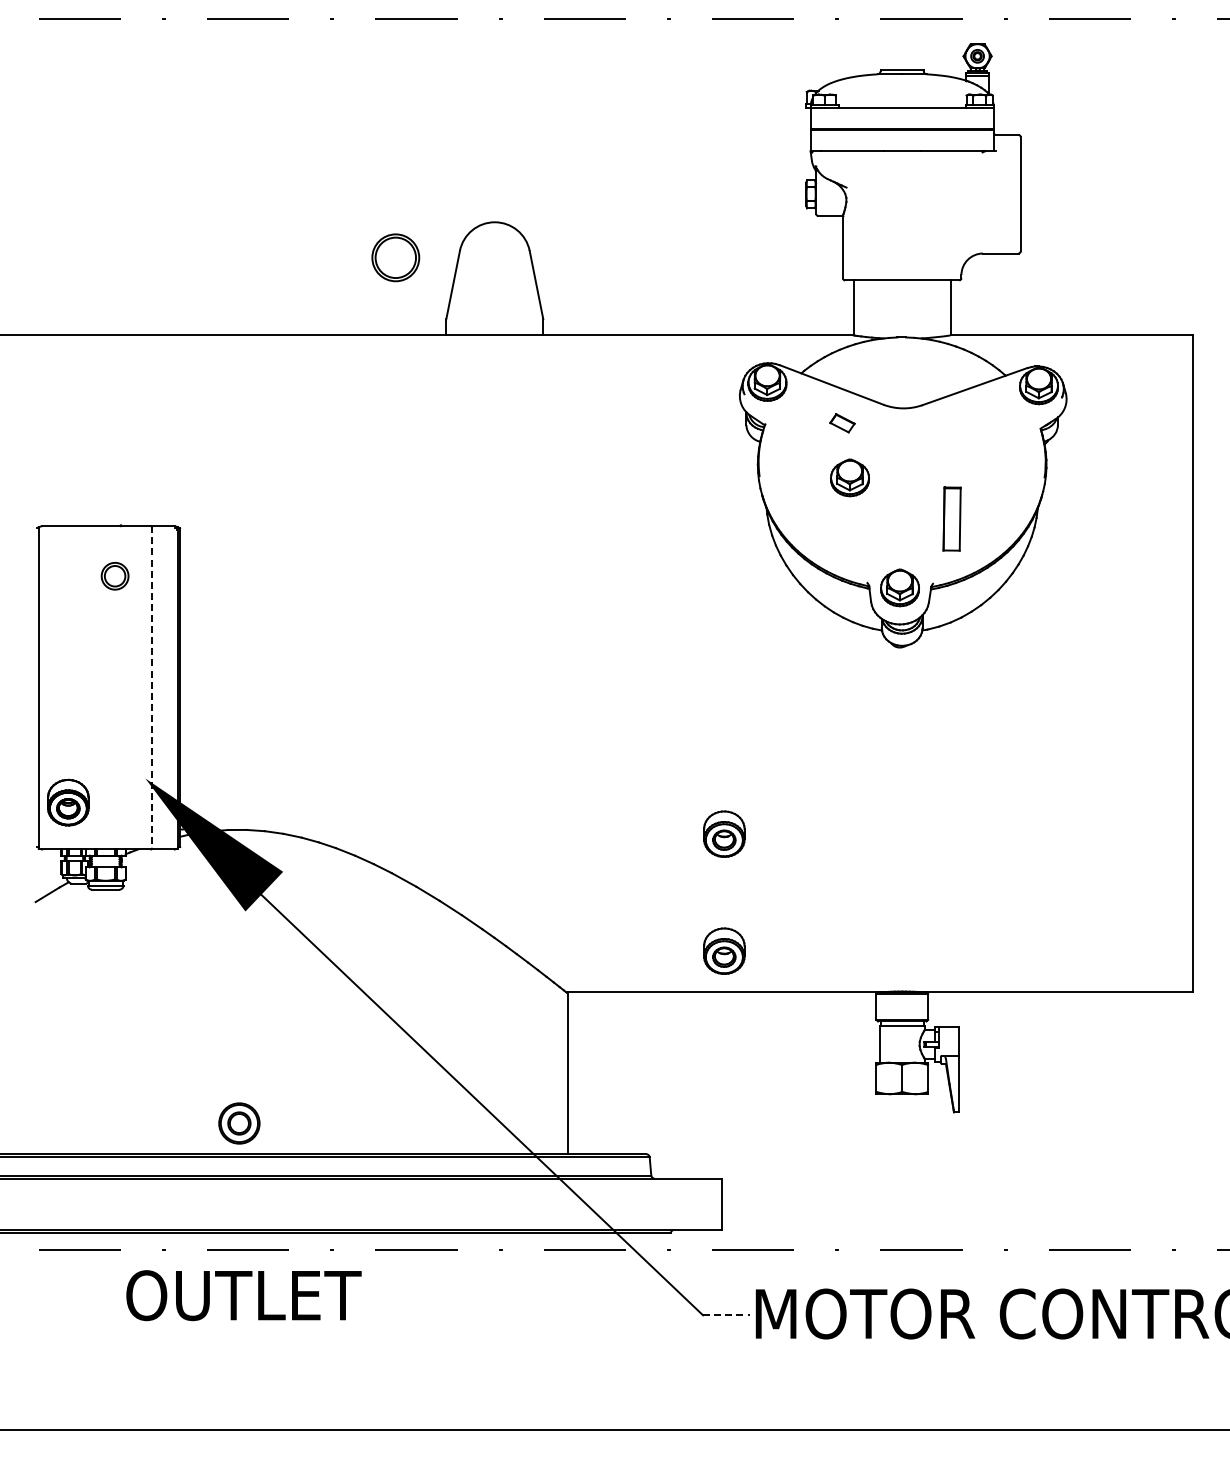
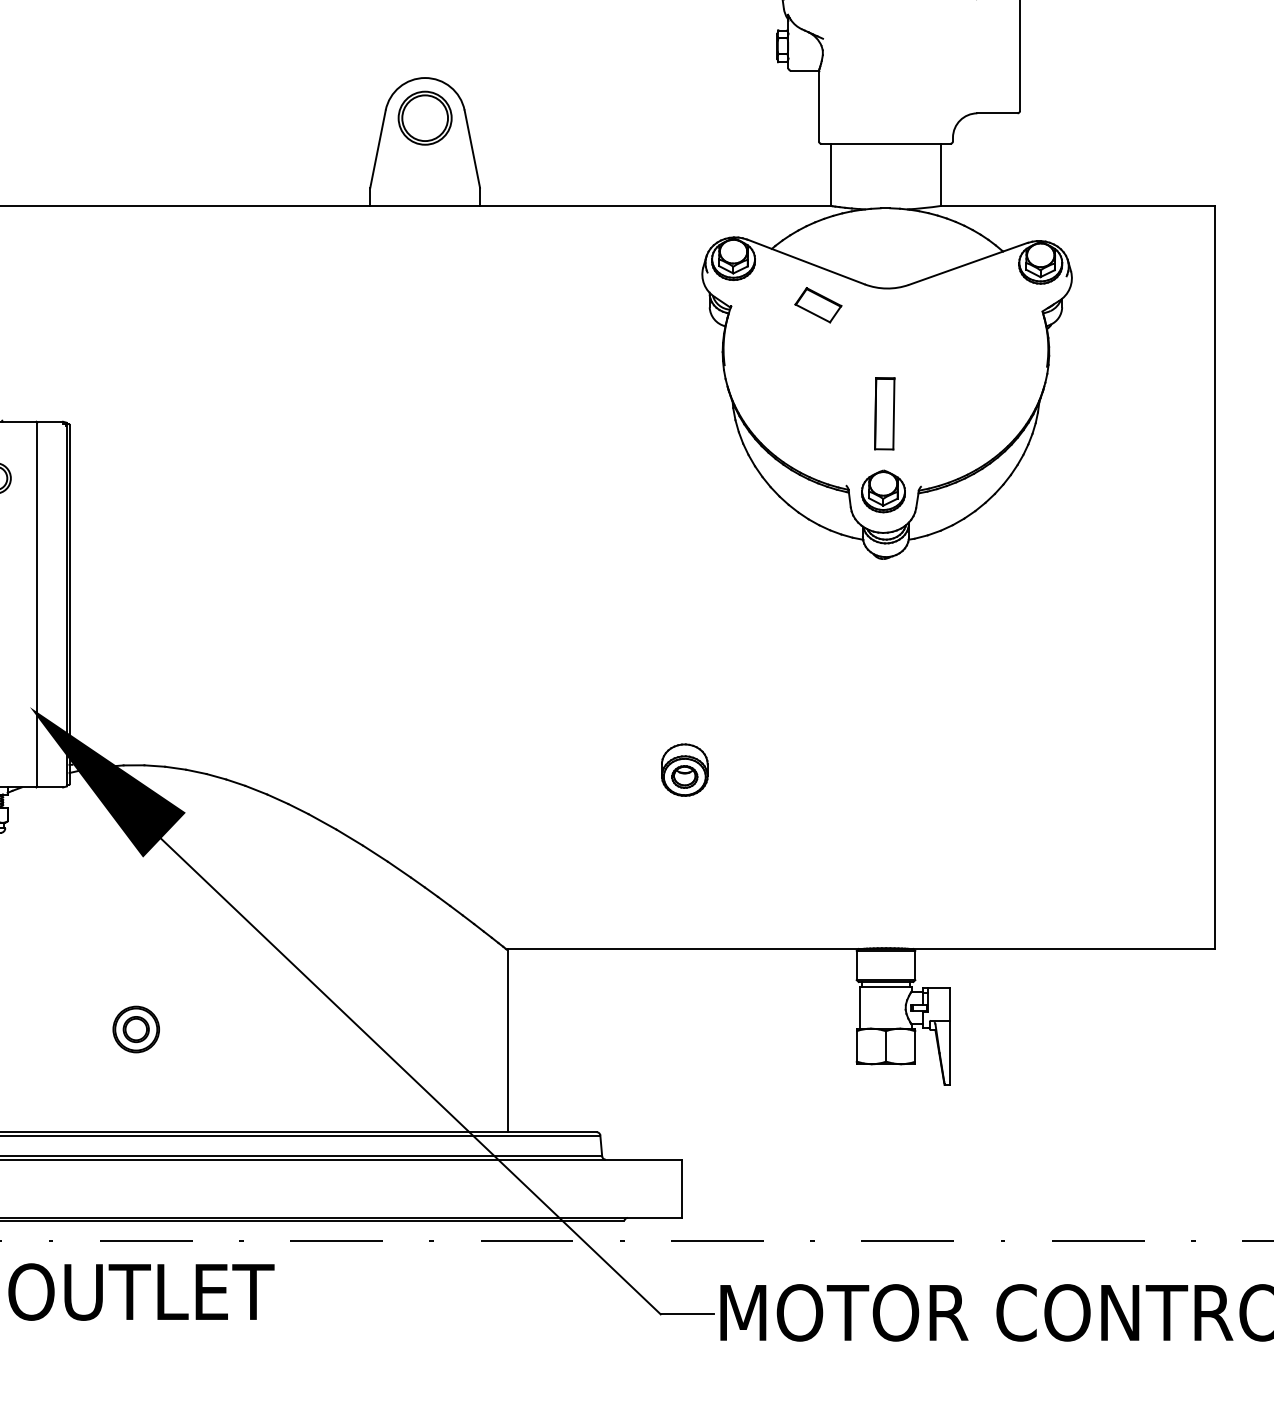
part: (395, 257) -> (424, 117), moved
part: (842, 423) -> (818, 305), size x1.67
part: (849, 477) -> (826, 366), removed
part: (951, 518) -> (884, 413), moved
line: (151, 687) -> (36, 604), dashed -> solid
part: (724, 950) -> (684, 901), removed
part: (239, 1123) -> (136, 1029), moved
line: (726, 1315) -> (687, 1314), dashed -> solid

